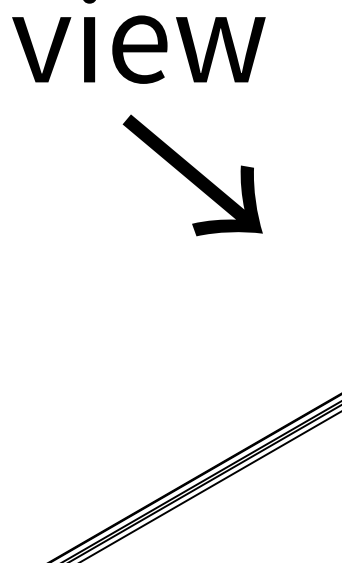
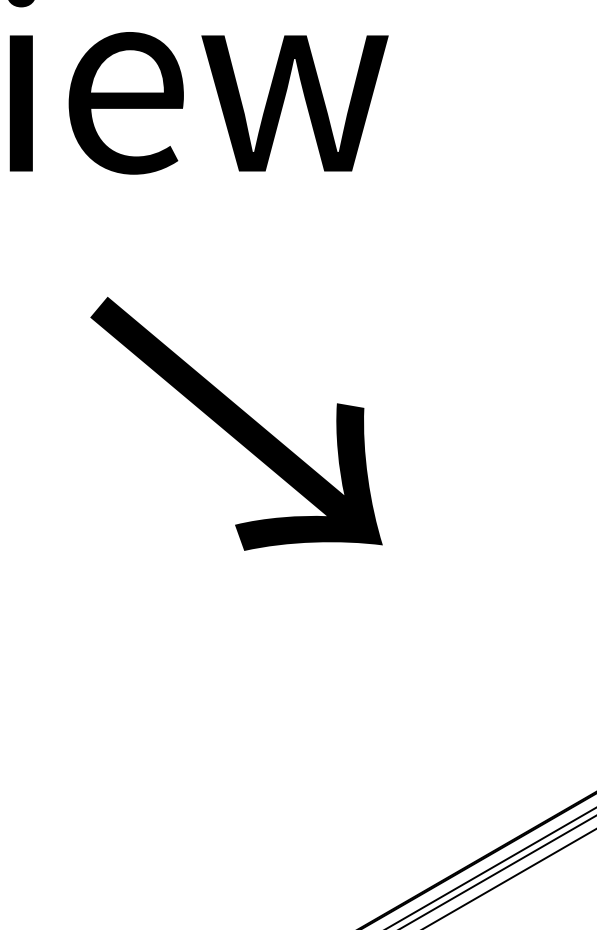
text: (192, 175) -> (235, 424), moved

